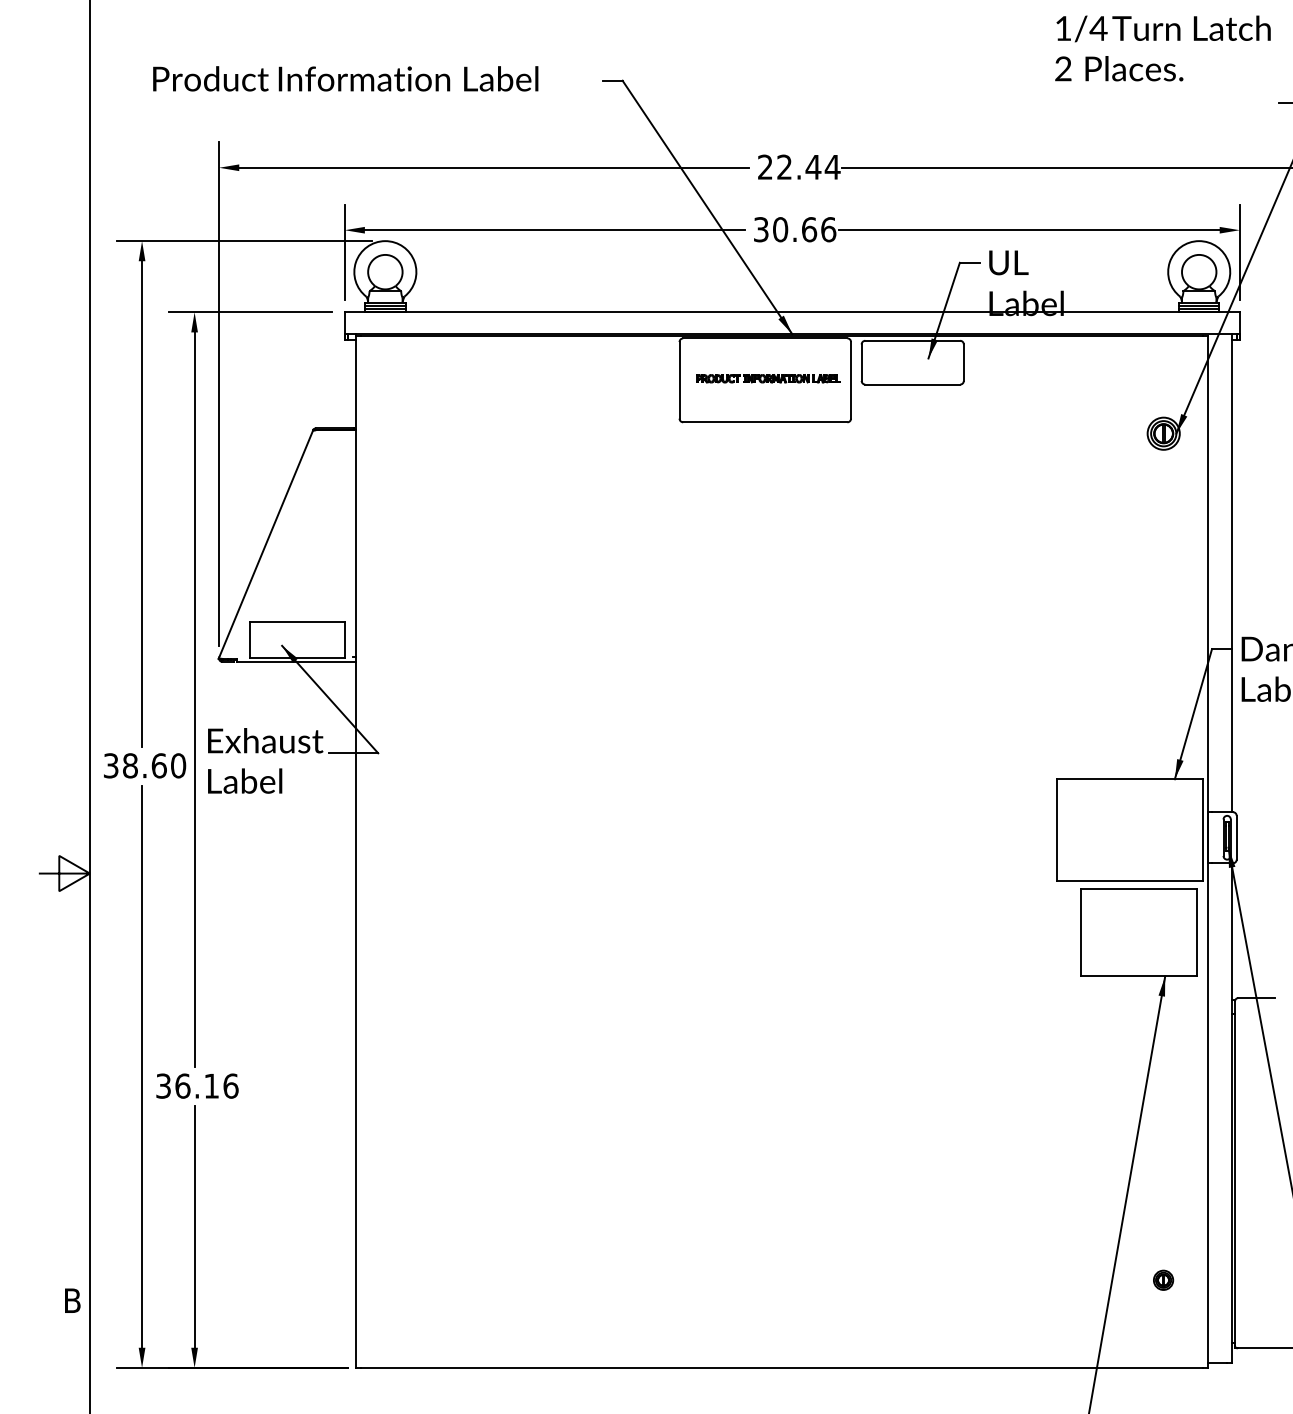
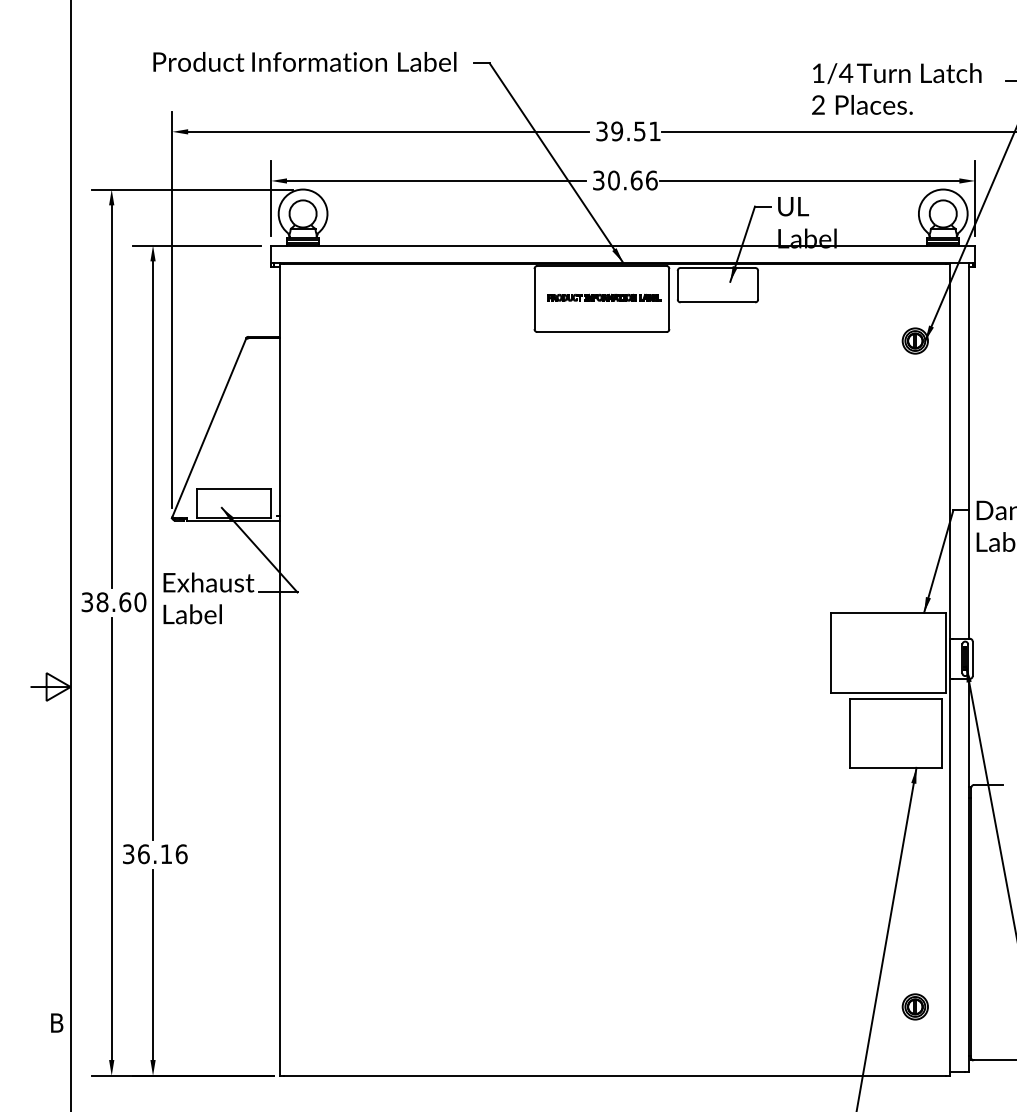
text: (1162, 47) -> (896, 88), moved
text: (345, 78) -> (304, 61), moved
text: (799, 167) -> (628, 131), 22.44 -> 39.51
part: (1162, 1279) -> (914, 1006), size x1.67

